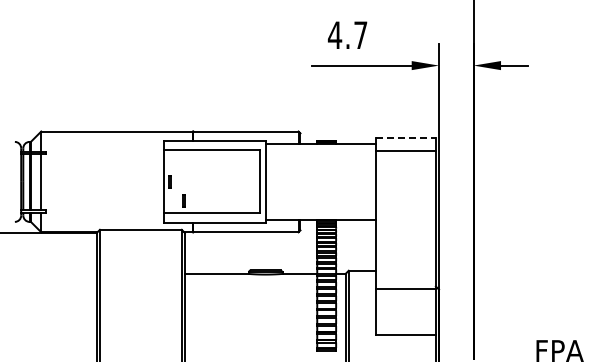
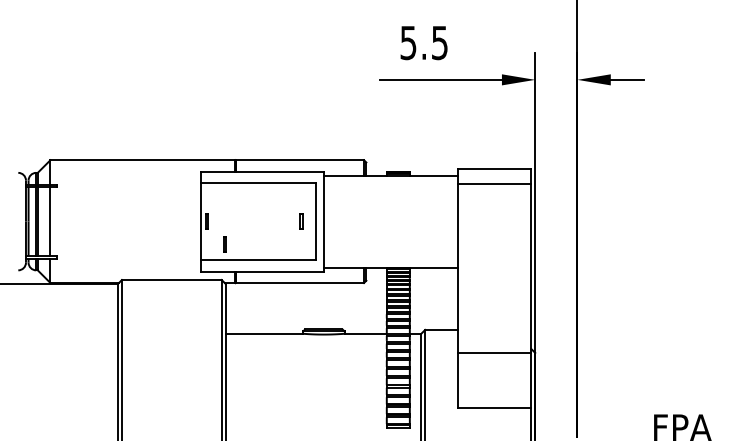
text: (347, 35) -> (423, 43), 4.7 -> 5.5
line: (405, 138) -> (494, 168), dashed -> solid
part: (246, 181) -> (300, 221), added

